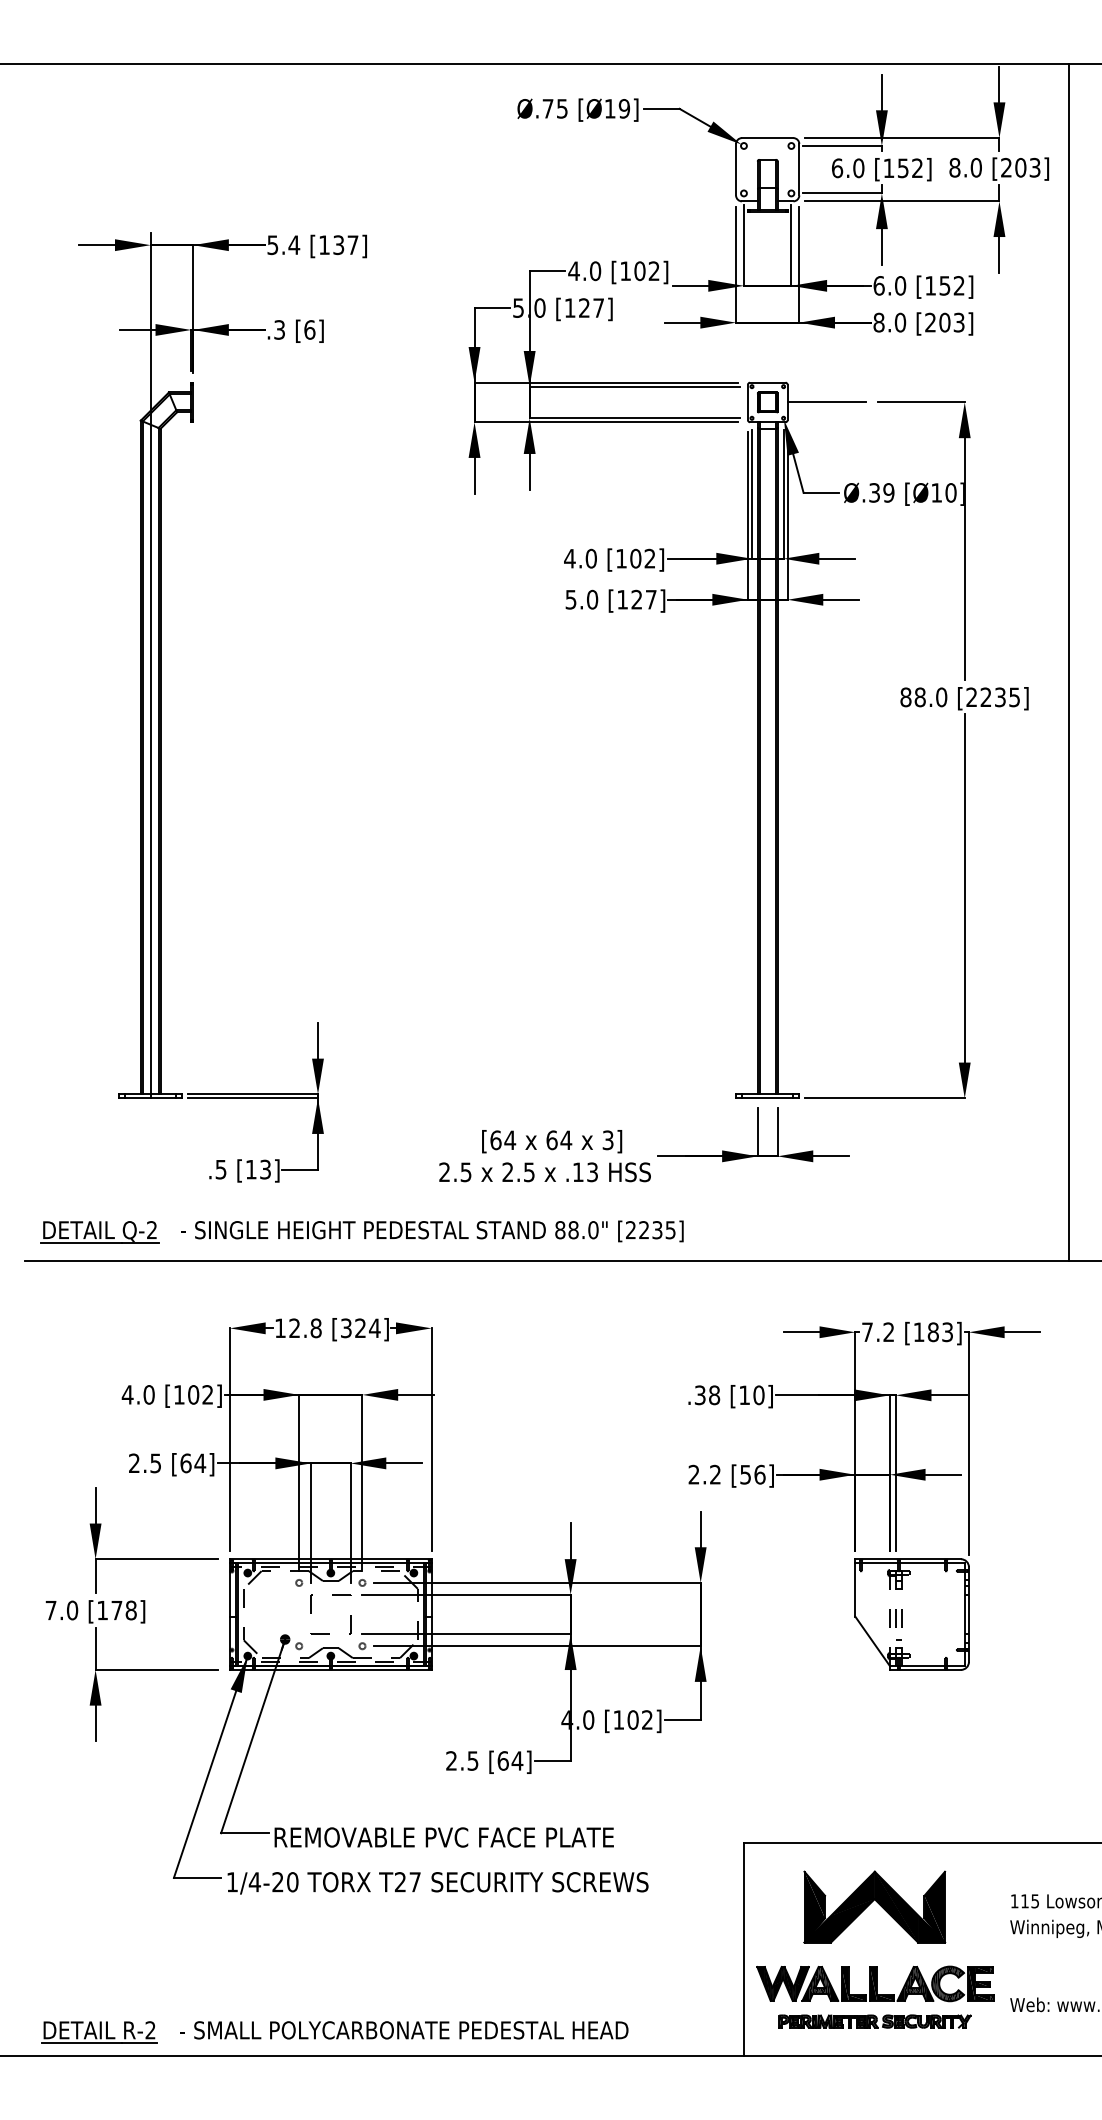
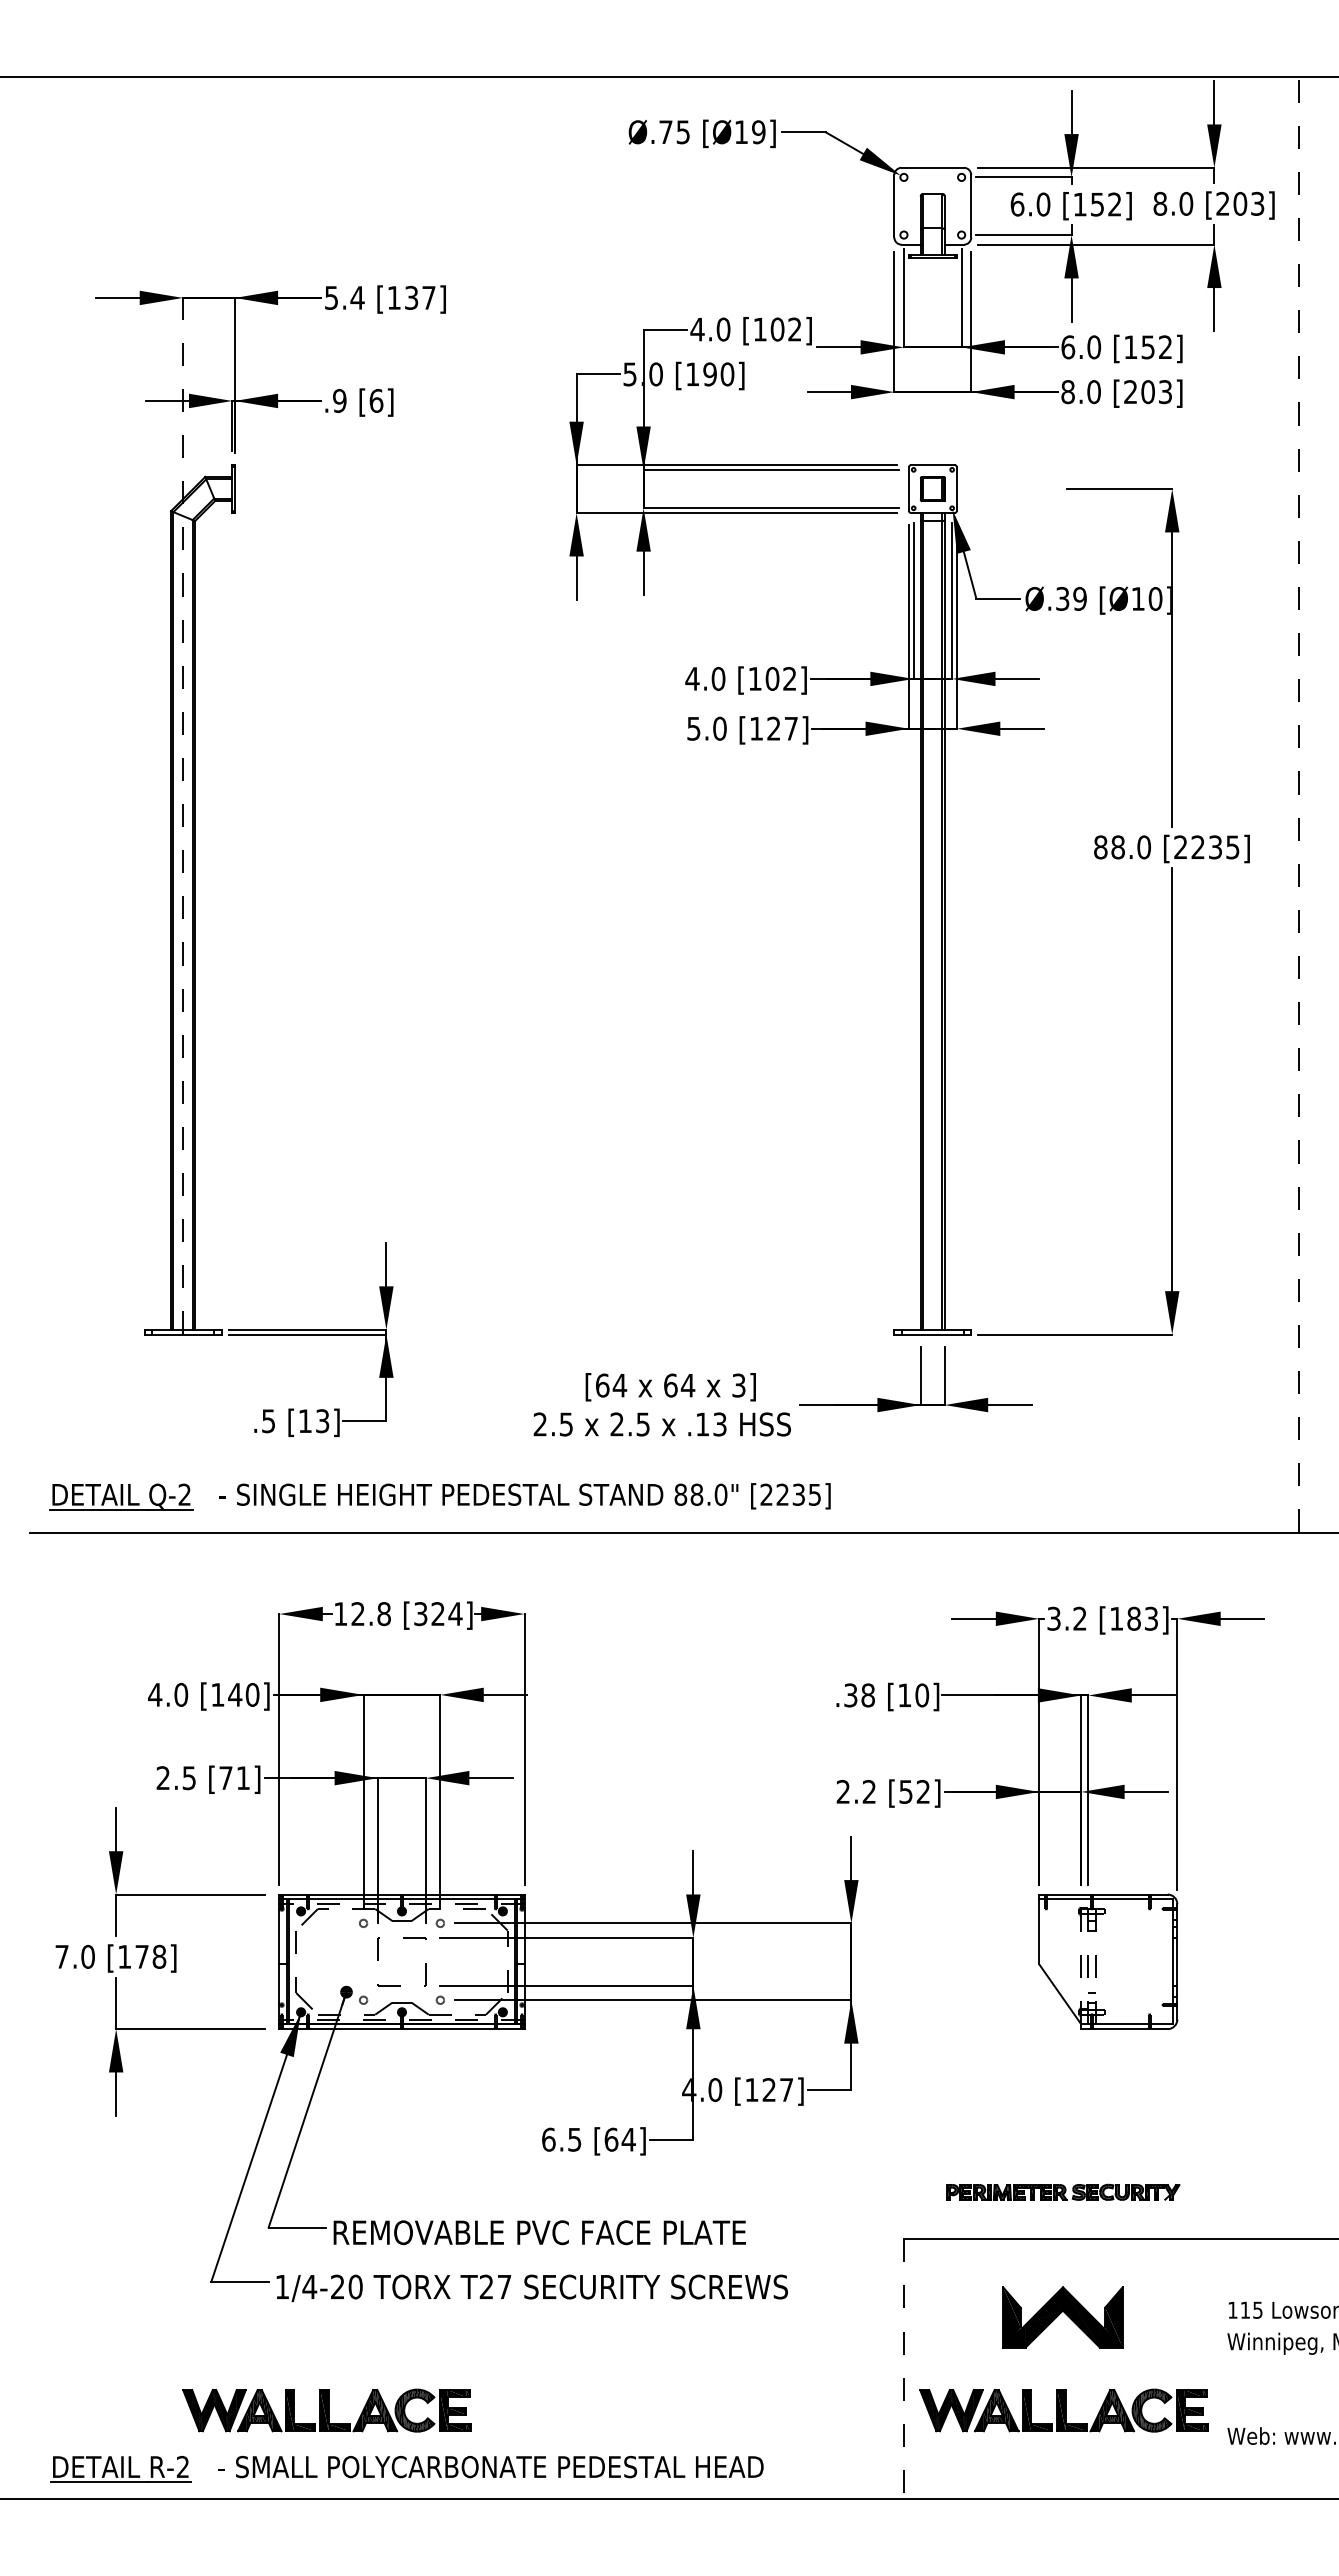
text: (591, 308) -> (718, 374), [127] -> [190]
text: (279, 329) -> (339, 400), .3 -> .9
line: (826, 402) -> (1004, 489), removed
line: (1068, 662) -> (1298, 804), solid -> dashed
line: (151, 665) -> (183, 808), solid -> dashed
text: (867, 1332) -> (1053, 1618), 7.2 -> 3.2
text: (200, 1394) -> (243, 1694), [102] -> [140]
text: (192, 1463) -> (234, 1778), [64] -> [71]
text: (760, 1474) -> (923, 1791), [56] -> [52]
text: (639, 1720) -> (777, 2090), [102] -> [127]
text: (451, 1760) -> (548, 2139), 2.5 -> 6.5
part: (874, 1907) -> (1062, 2317), size x0.7
line: (743, 1950) -> (903, 2369), solid -> dashed
part: (268, 1983) -> (326, 2410), added
part: (875, 2020) -> (1063, 2191), moved

